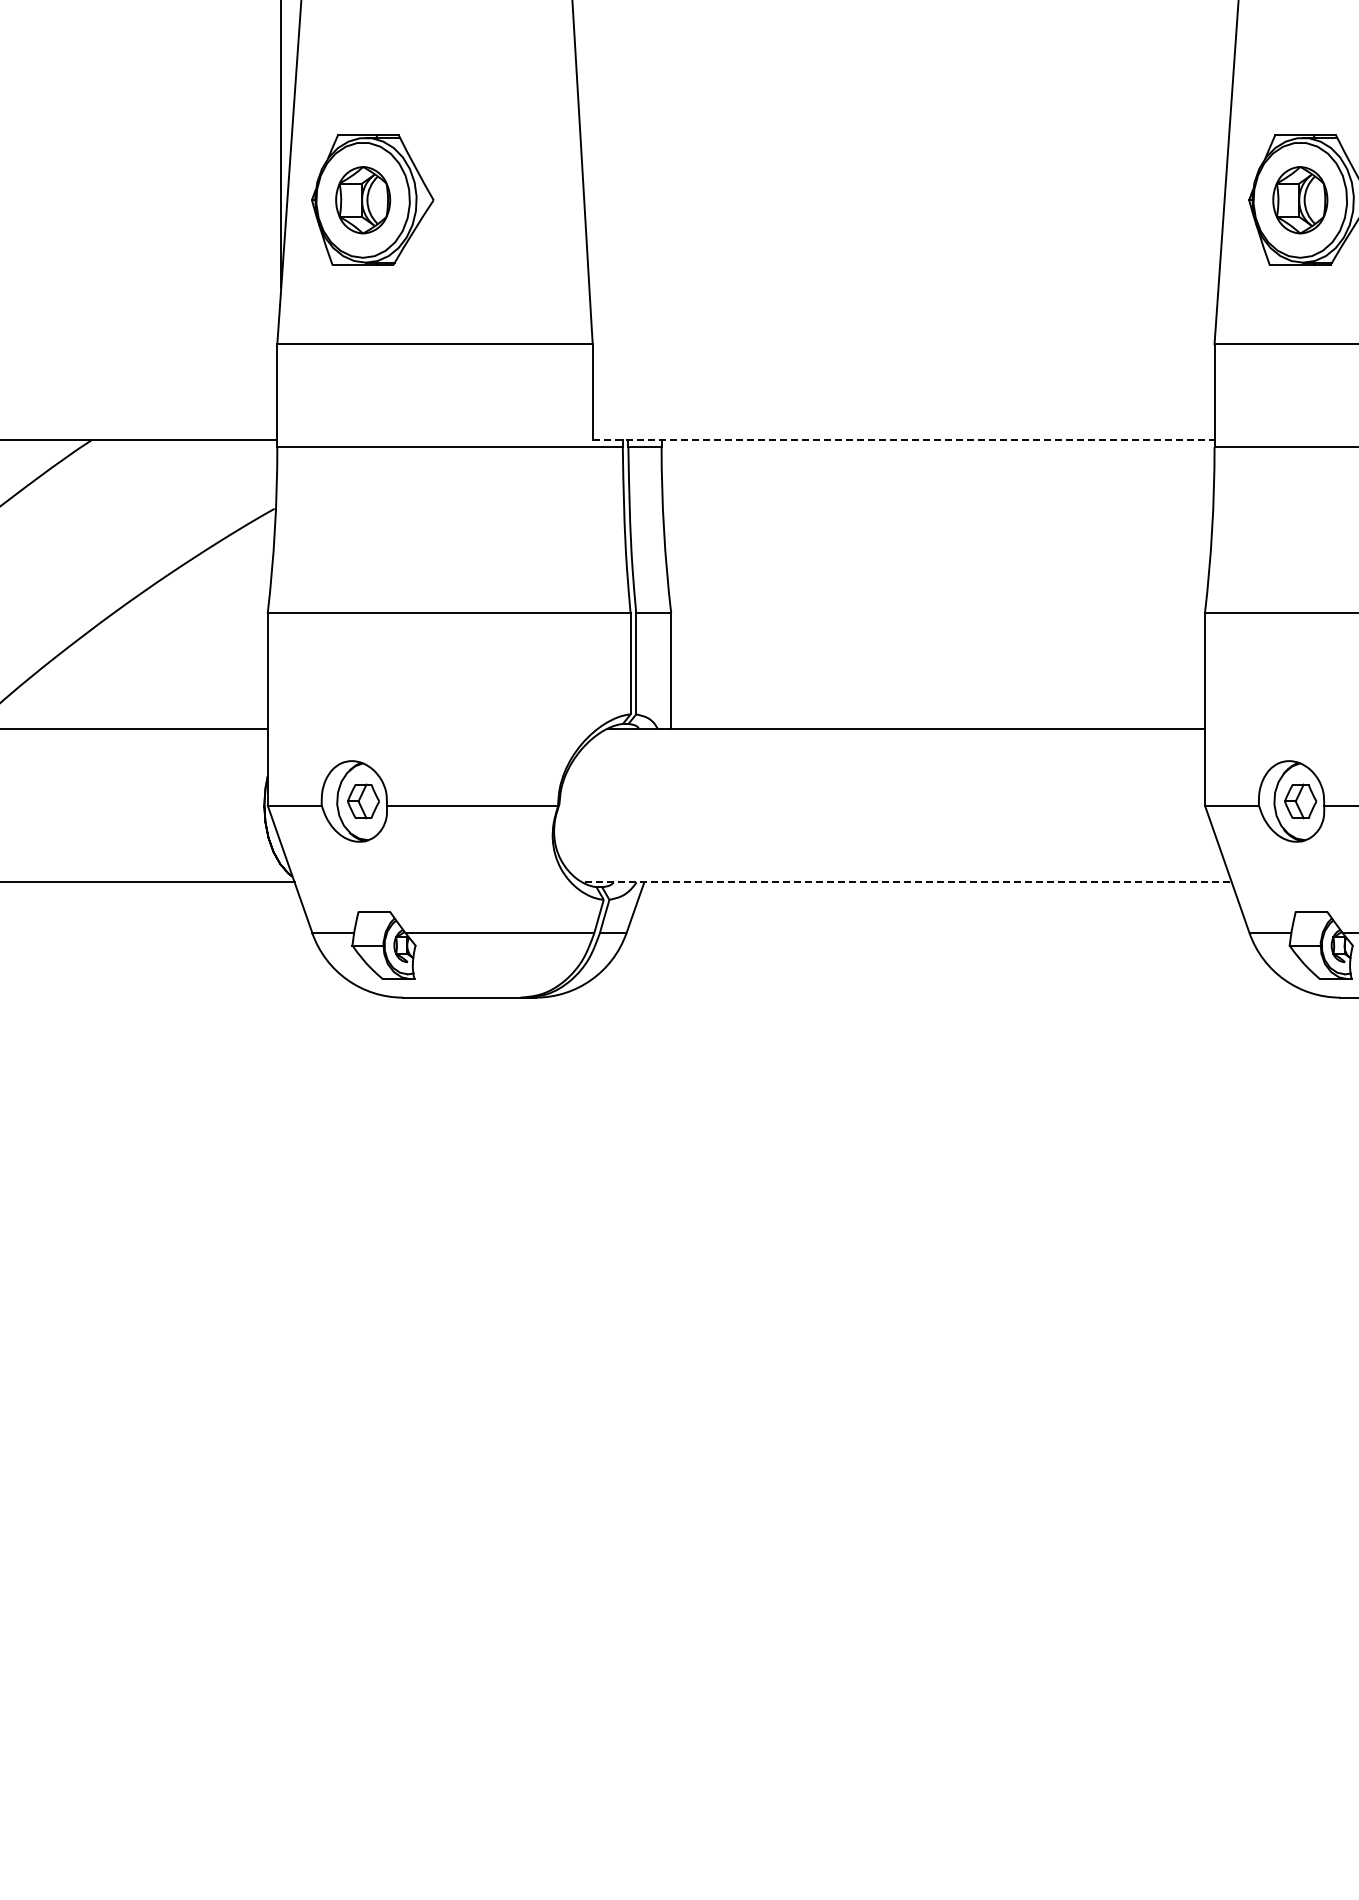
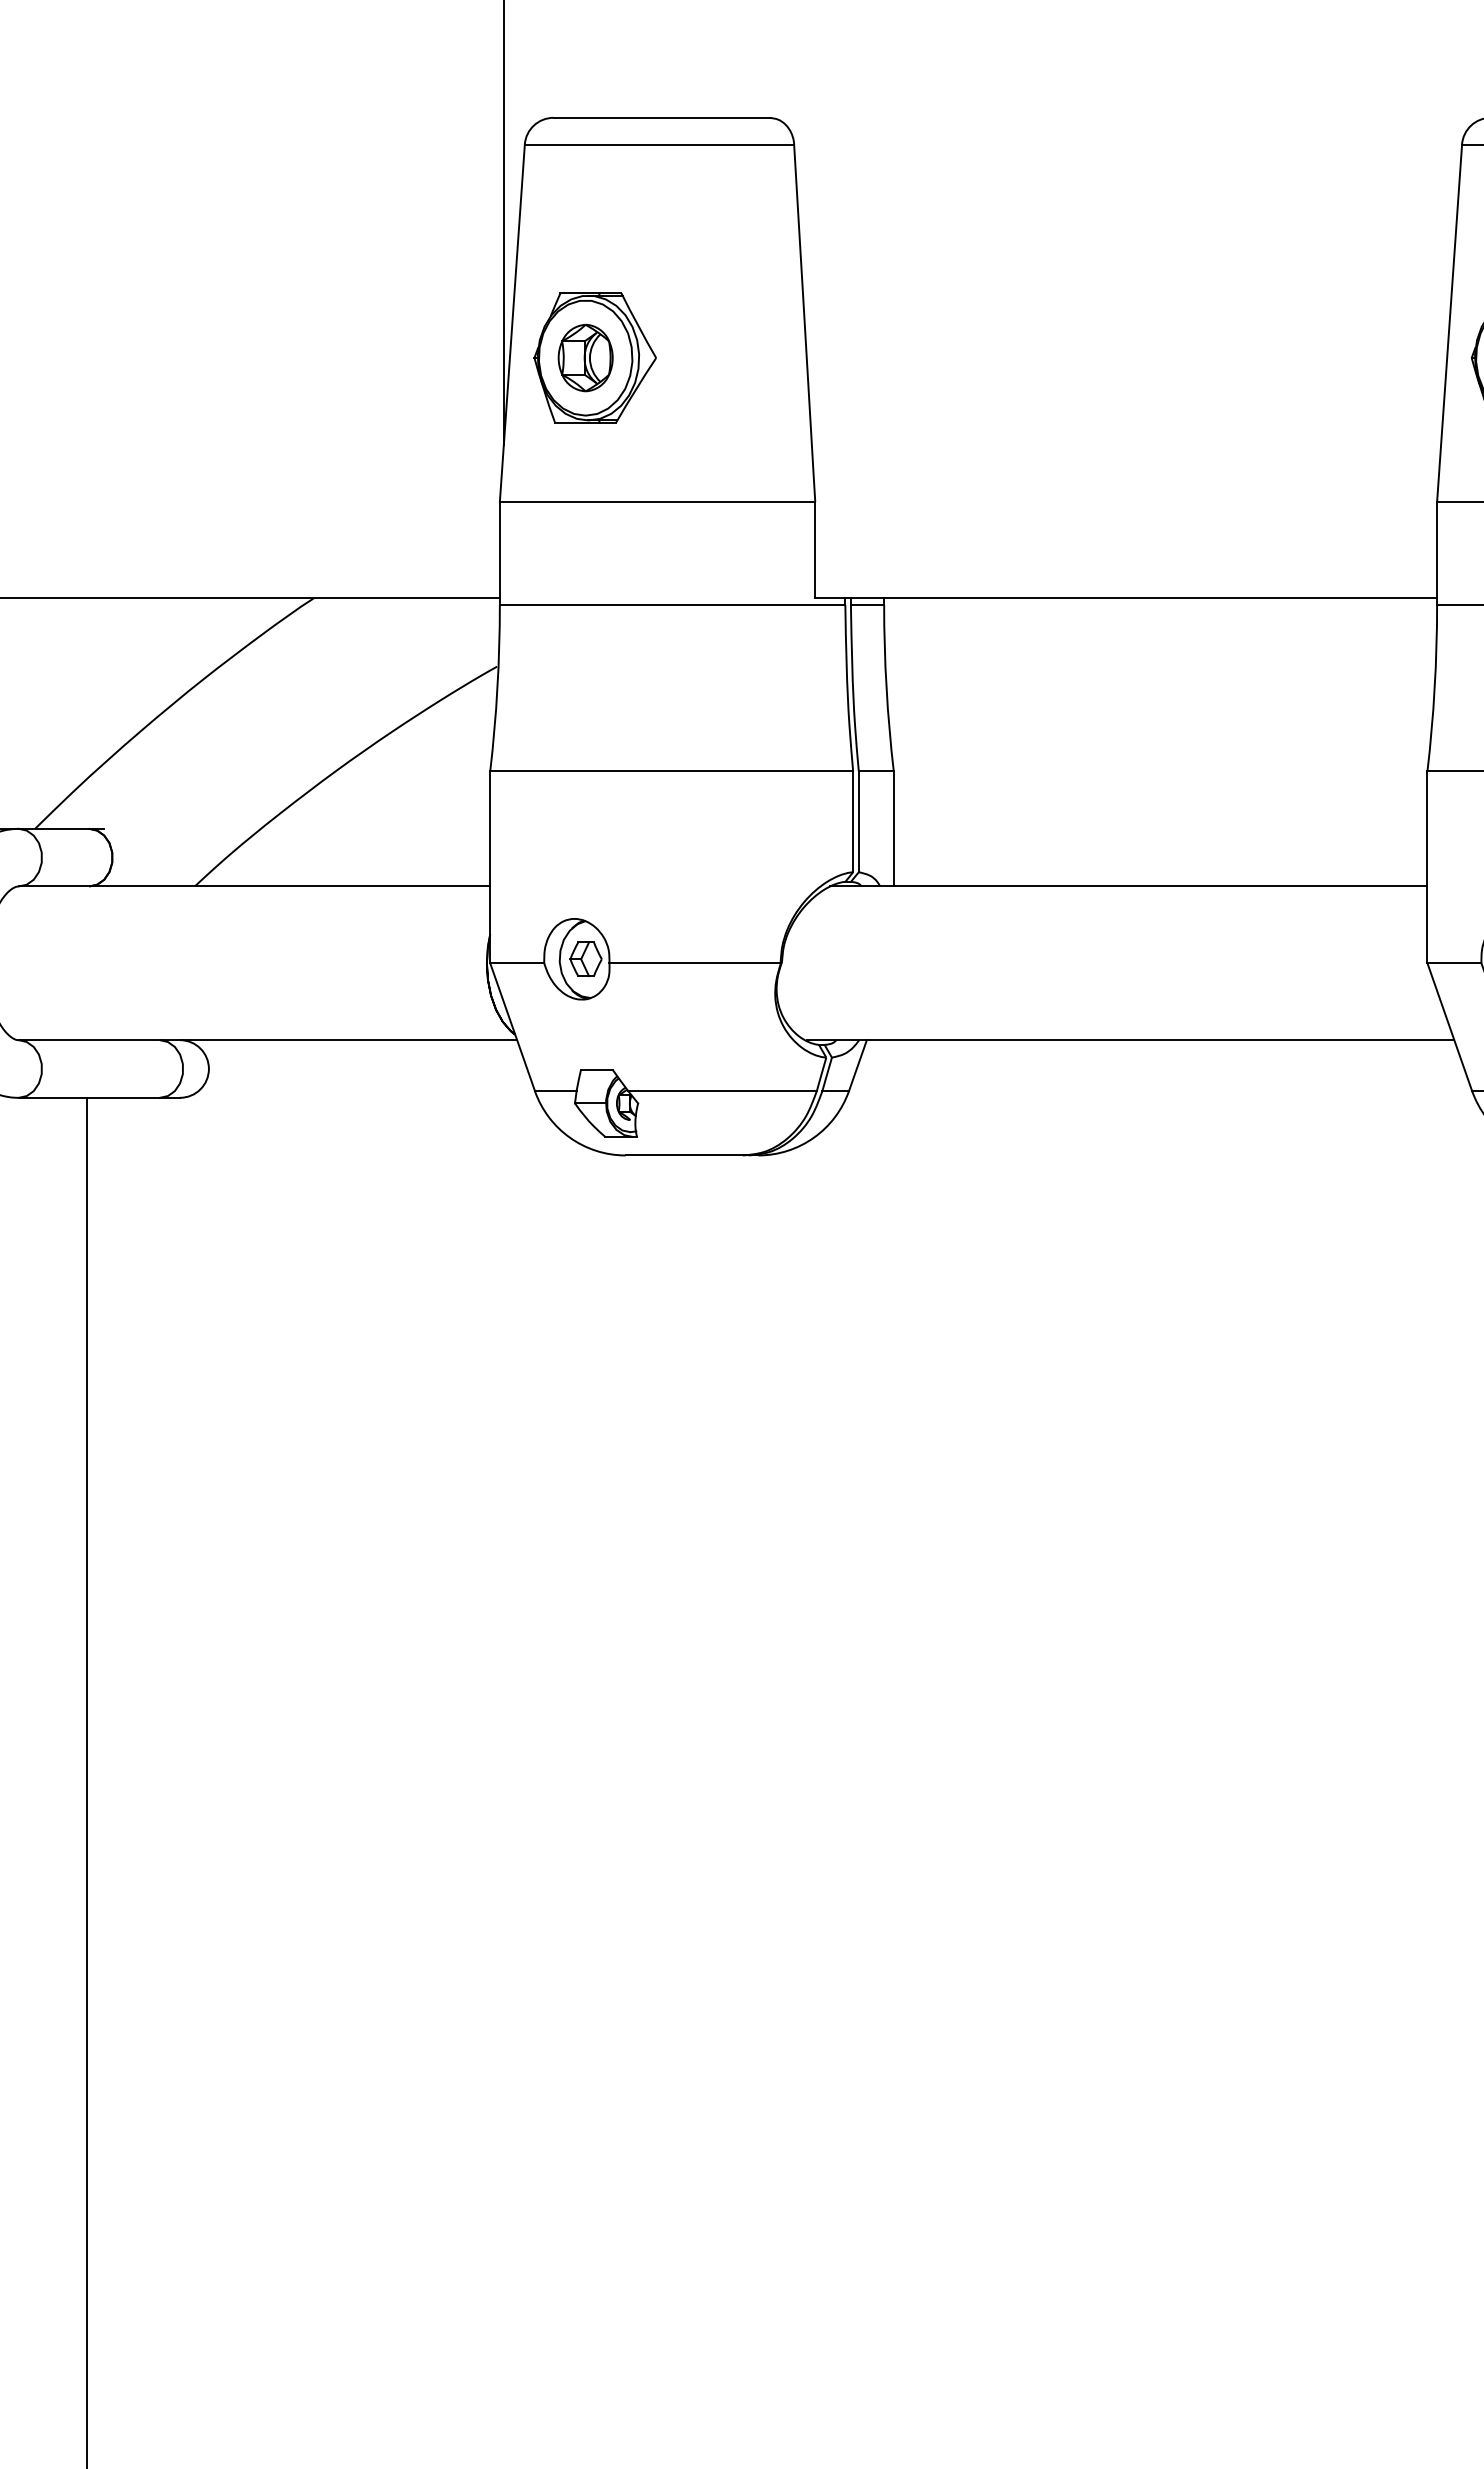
line: (903, 440) -> (1126, 598), dashed -> solid
line: (907, 882) -> (1130, 1040), dashed -> solid

